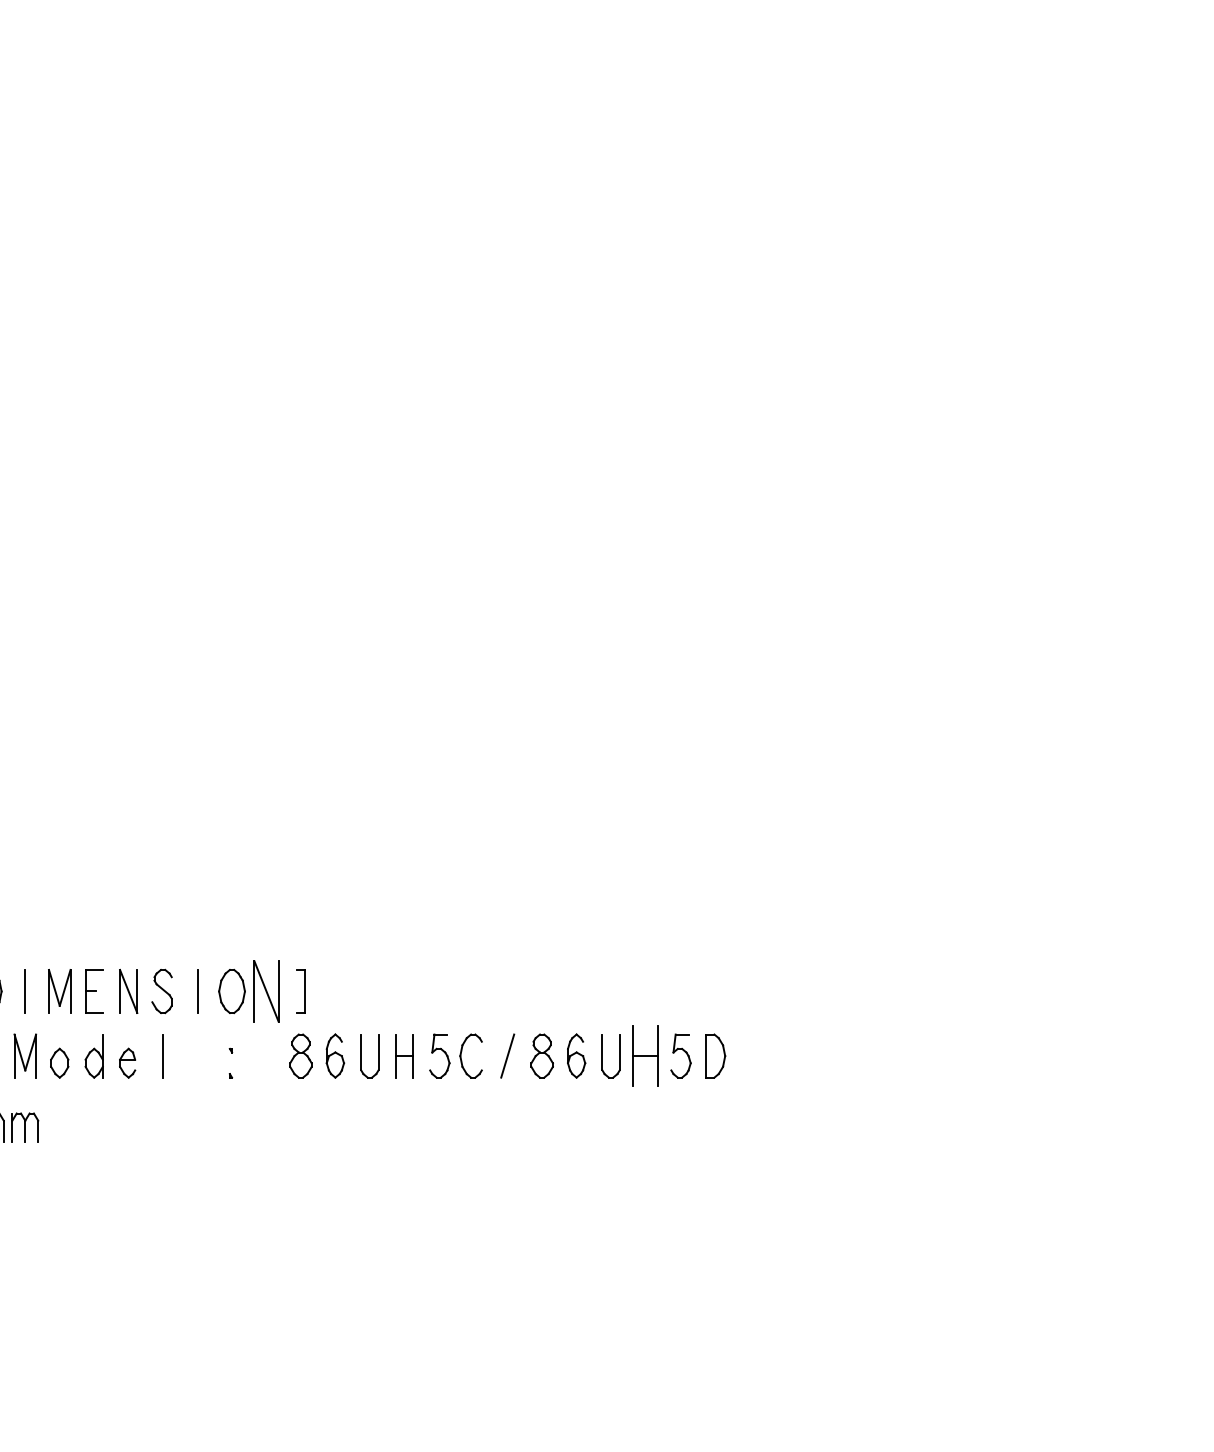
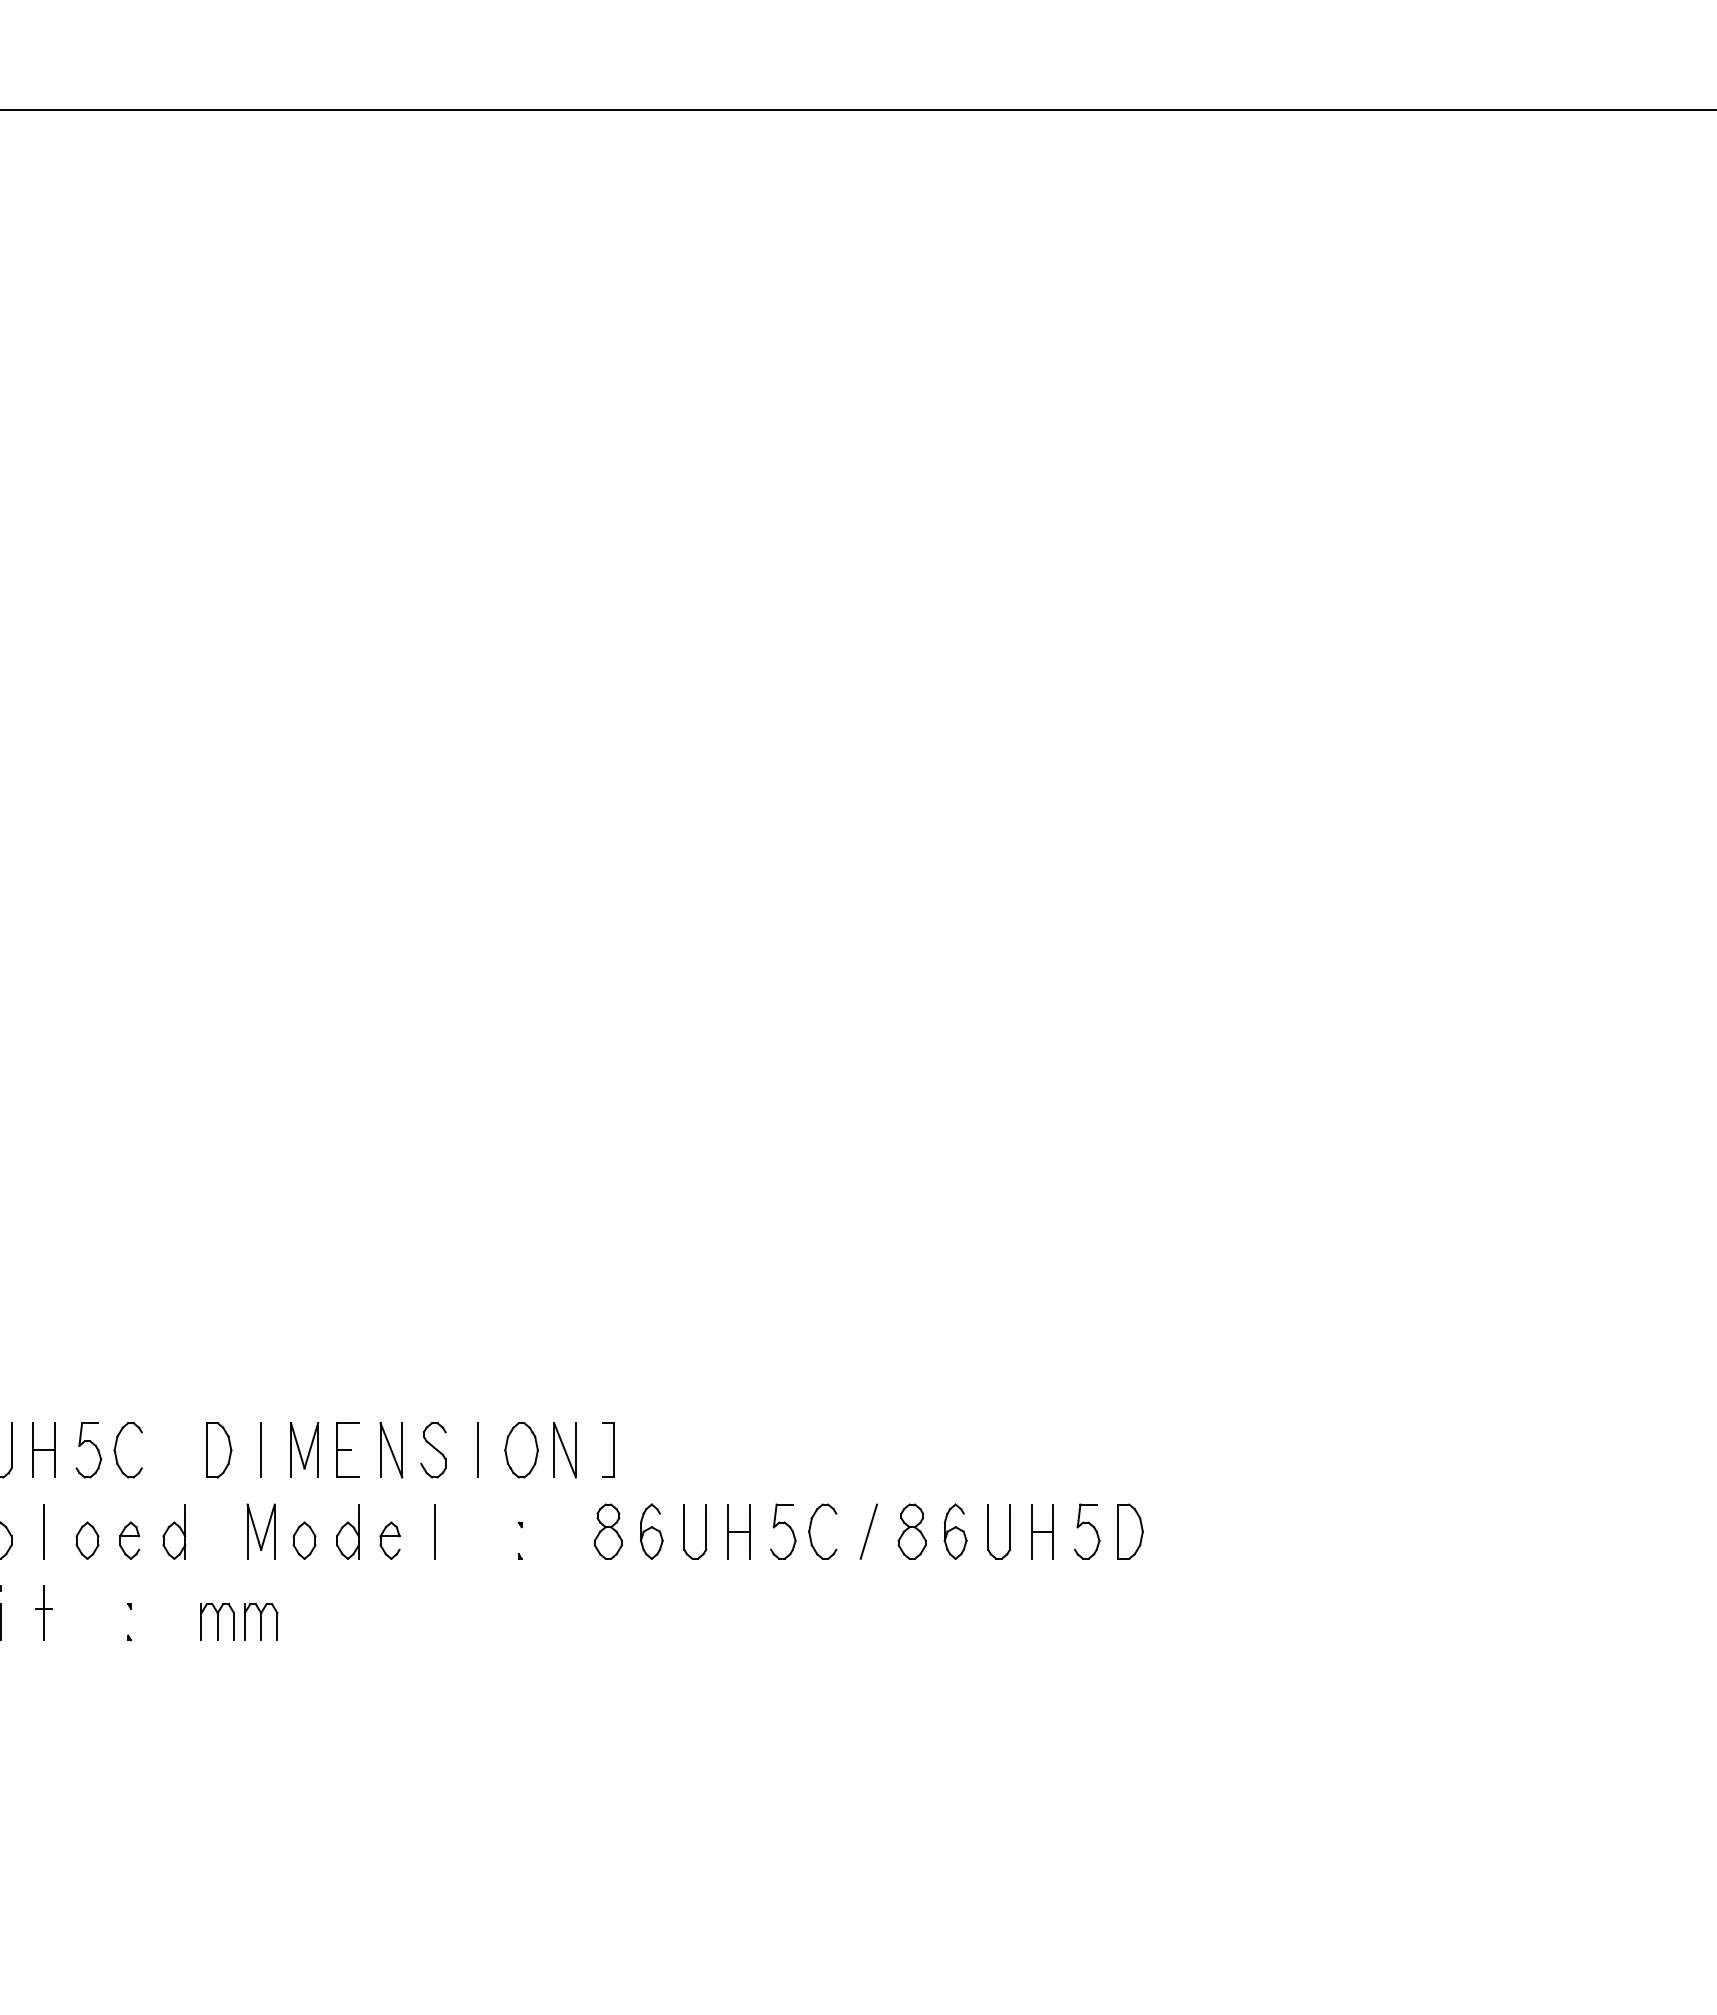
part: (266, 991) -> (564, 1450), size x0.71
part: (645, 1055) -> (1042, 1531), size x0.71

